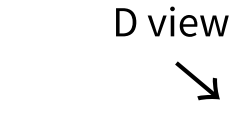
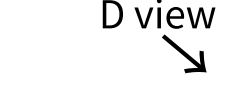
text: (197, 80) -> (184, 53), moved

